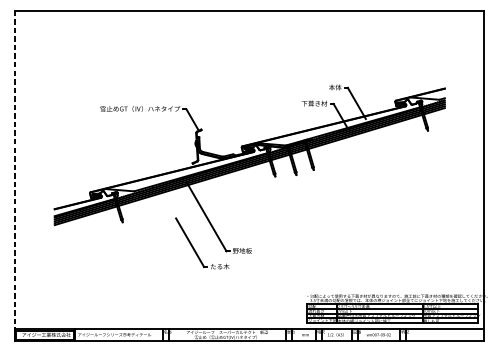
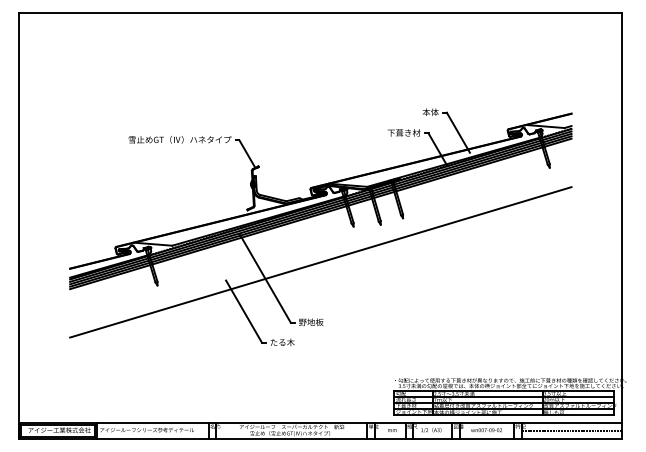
line: (15, 176) -> (19, 226), dashed -> solid
line: (249, 204) -> (320, 262), added
line: (444, 335) -> (571, 430), added

